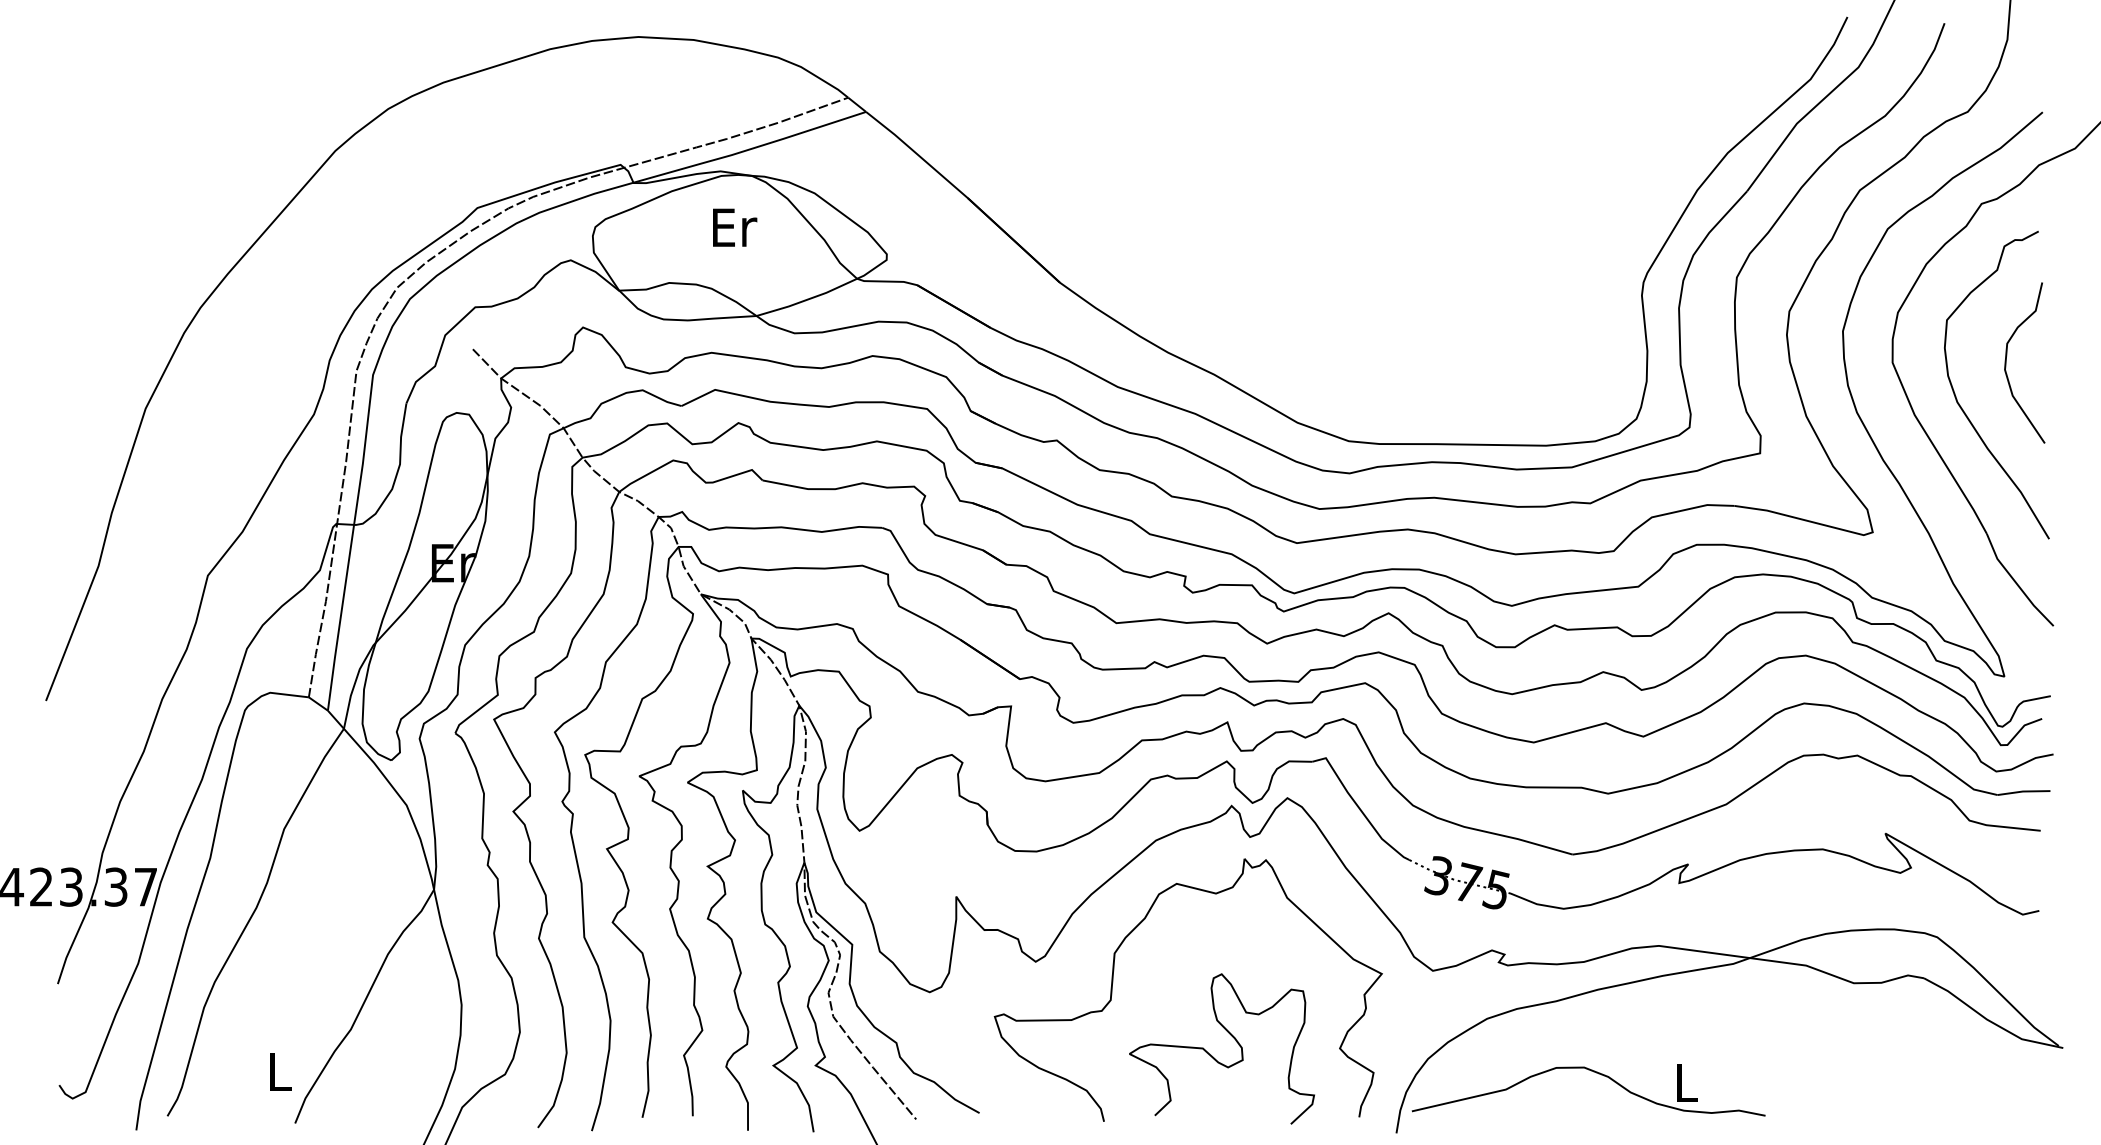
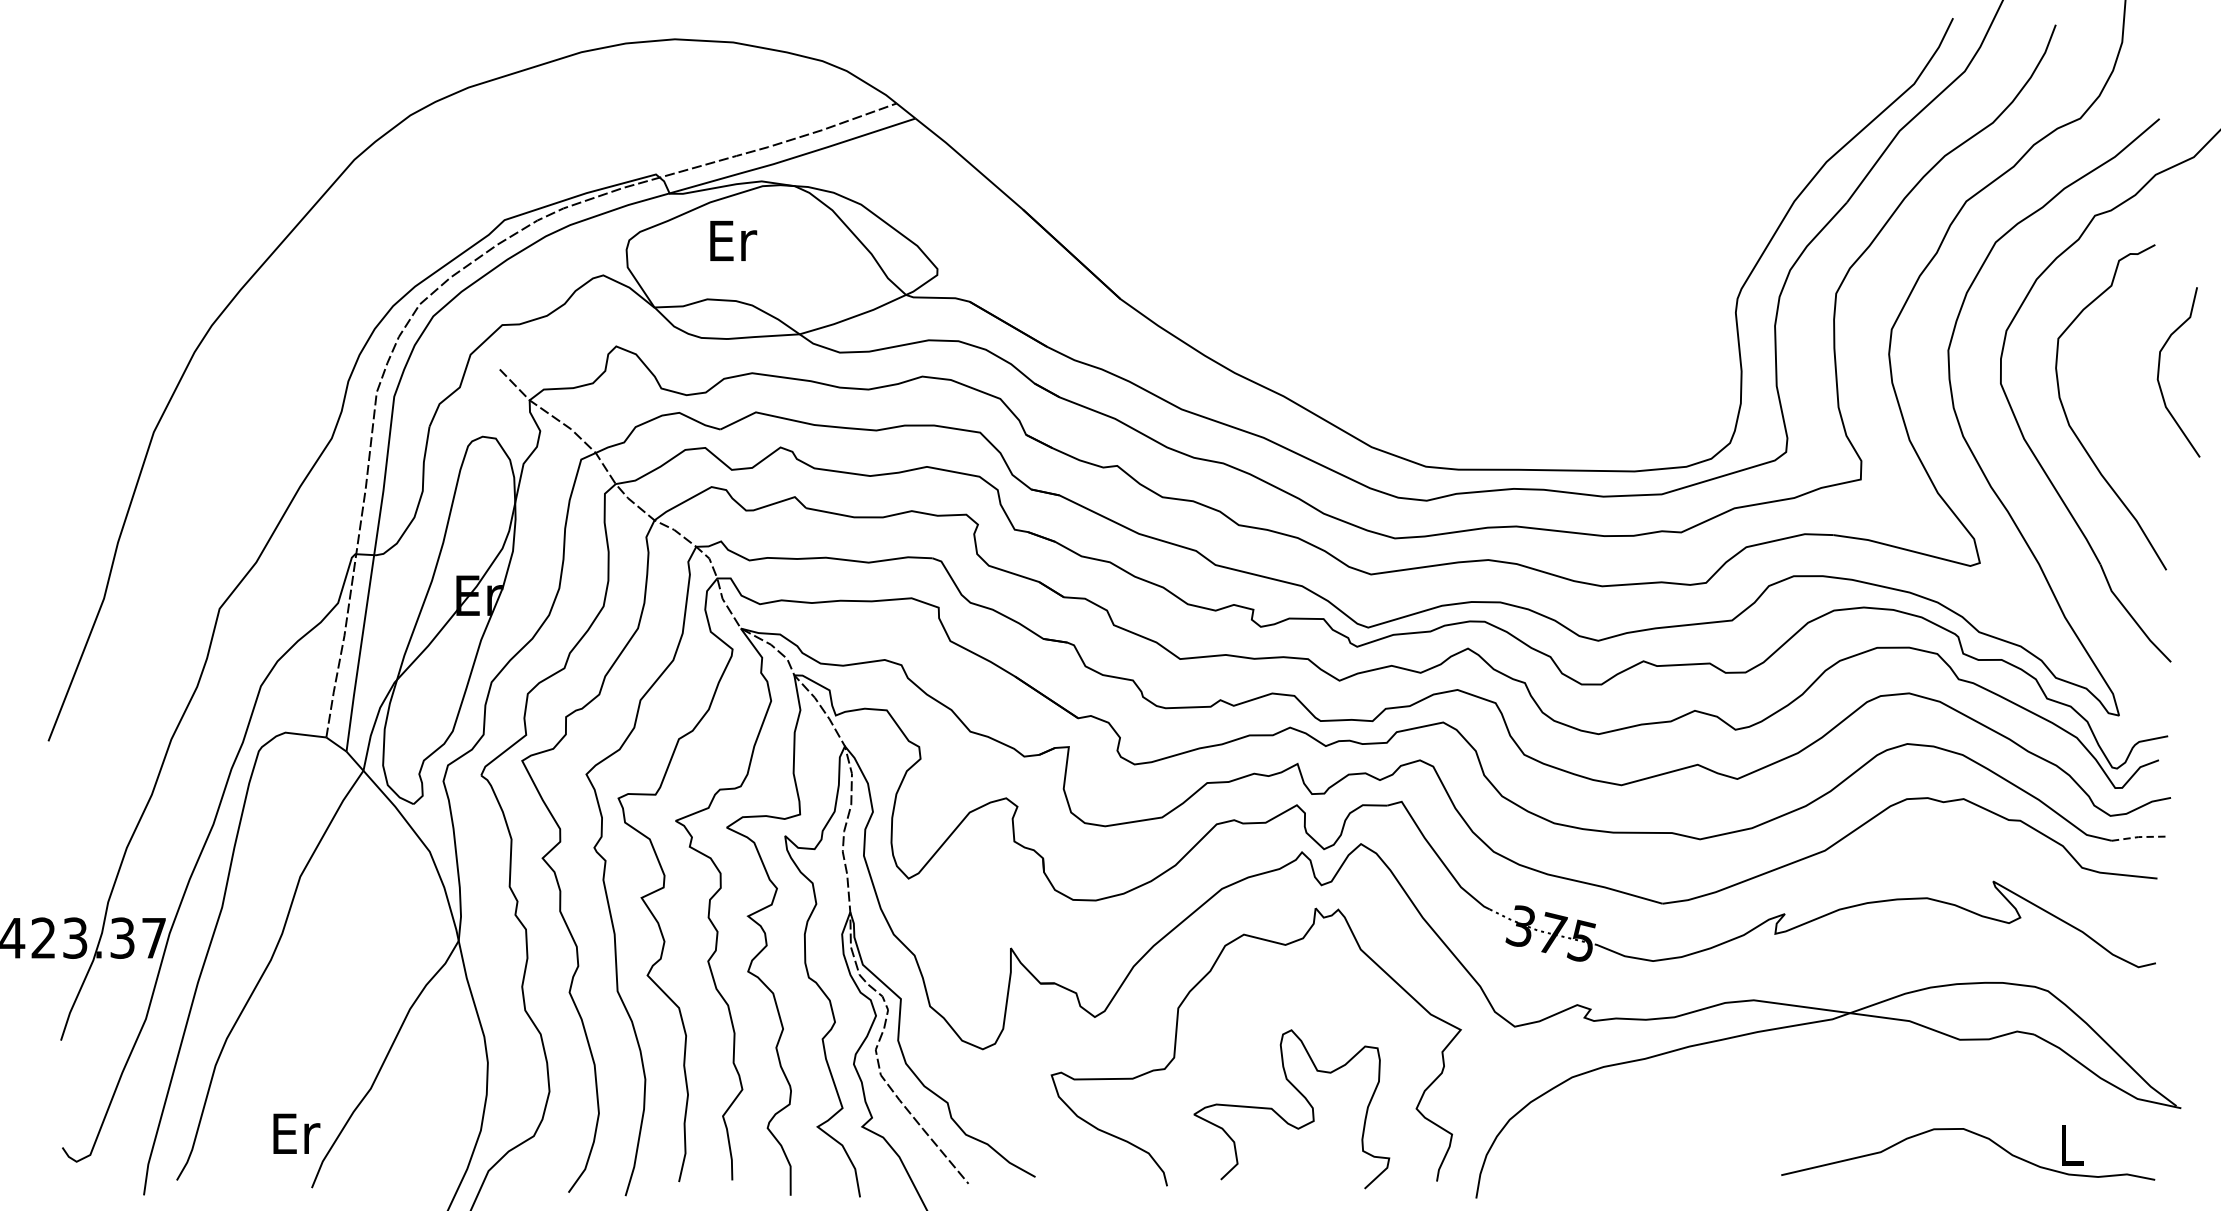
text: (735, 227) -> (734, 240), moved
curve: (2006, 362) -> (2159, 371), moved
line: (2023, 791) -> (2139, 837), solid -> dashed
text: (280, 1072) -> (296, 1134), L -> Er
part: (1593, 1072) -> (1973, 1134), moved

